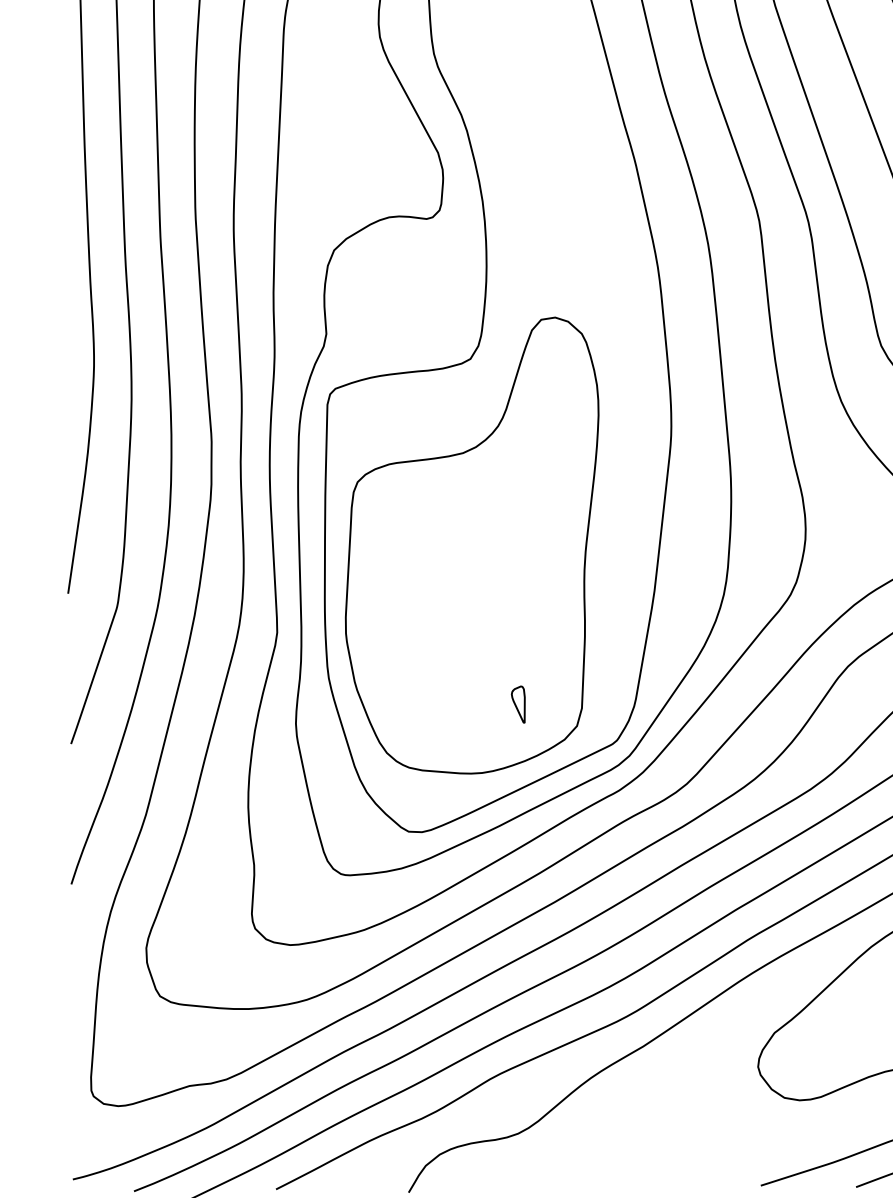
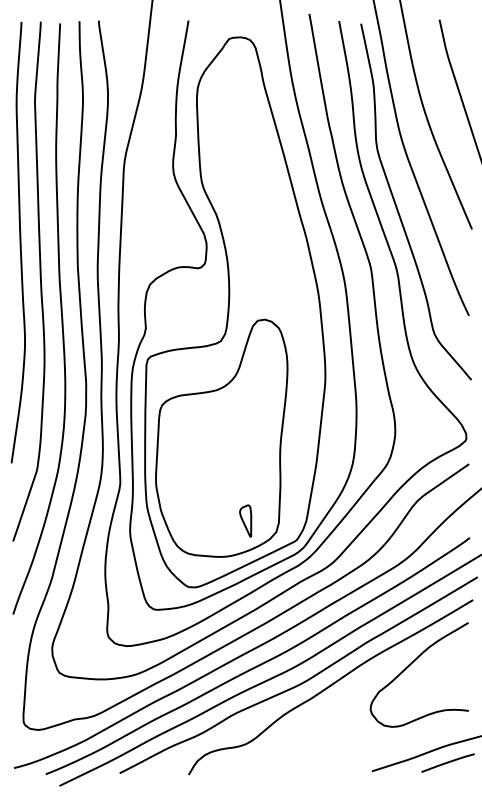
part: (517, 703) -> (245, 520), size x1.67

